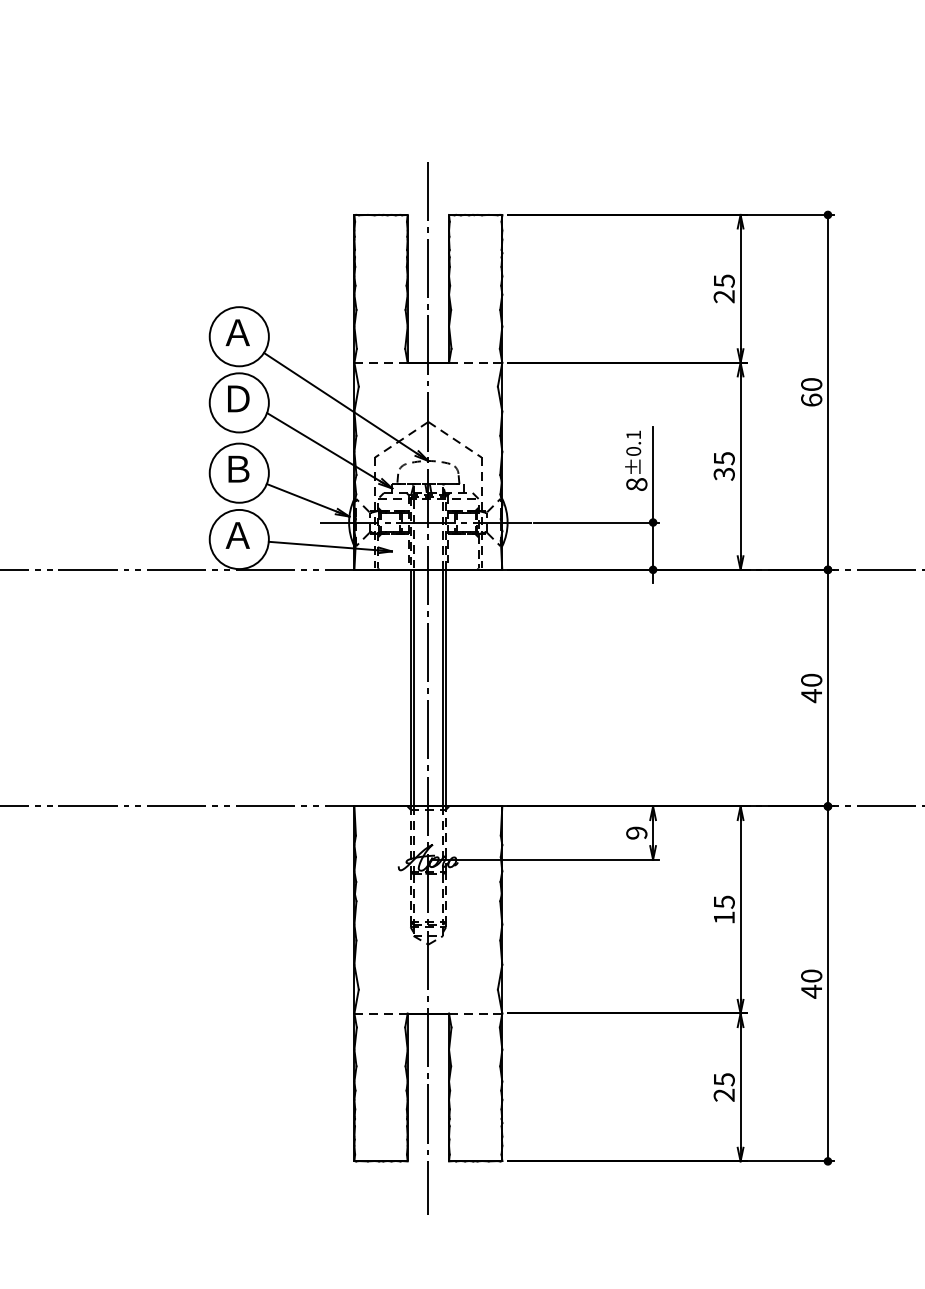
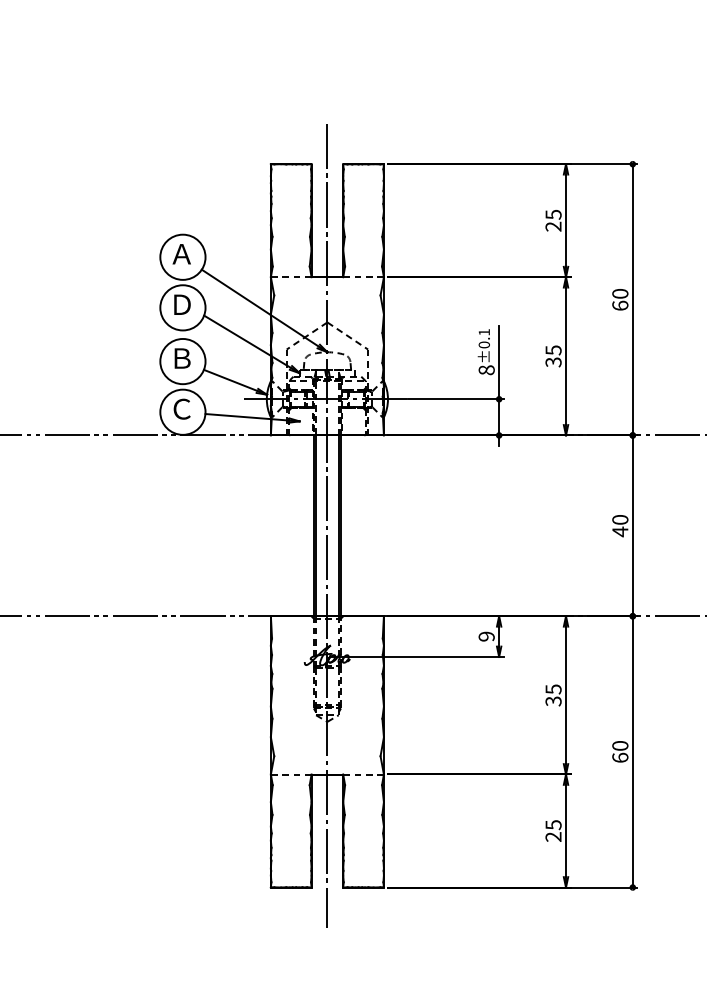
text: (237, 534) -> (181, 408), Ａ -> Ｃ
text: (724, 917) -> (553, 701), 15 -> 35
text: (811, 991) -> (620, 757), 40 -> 60

